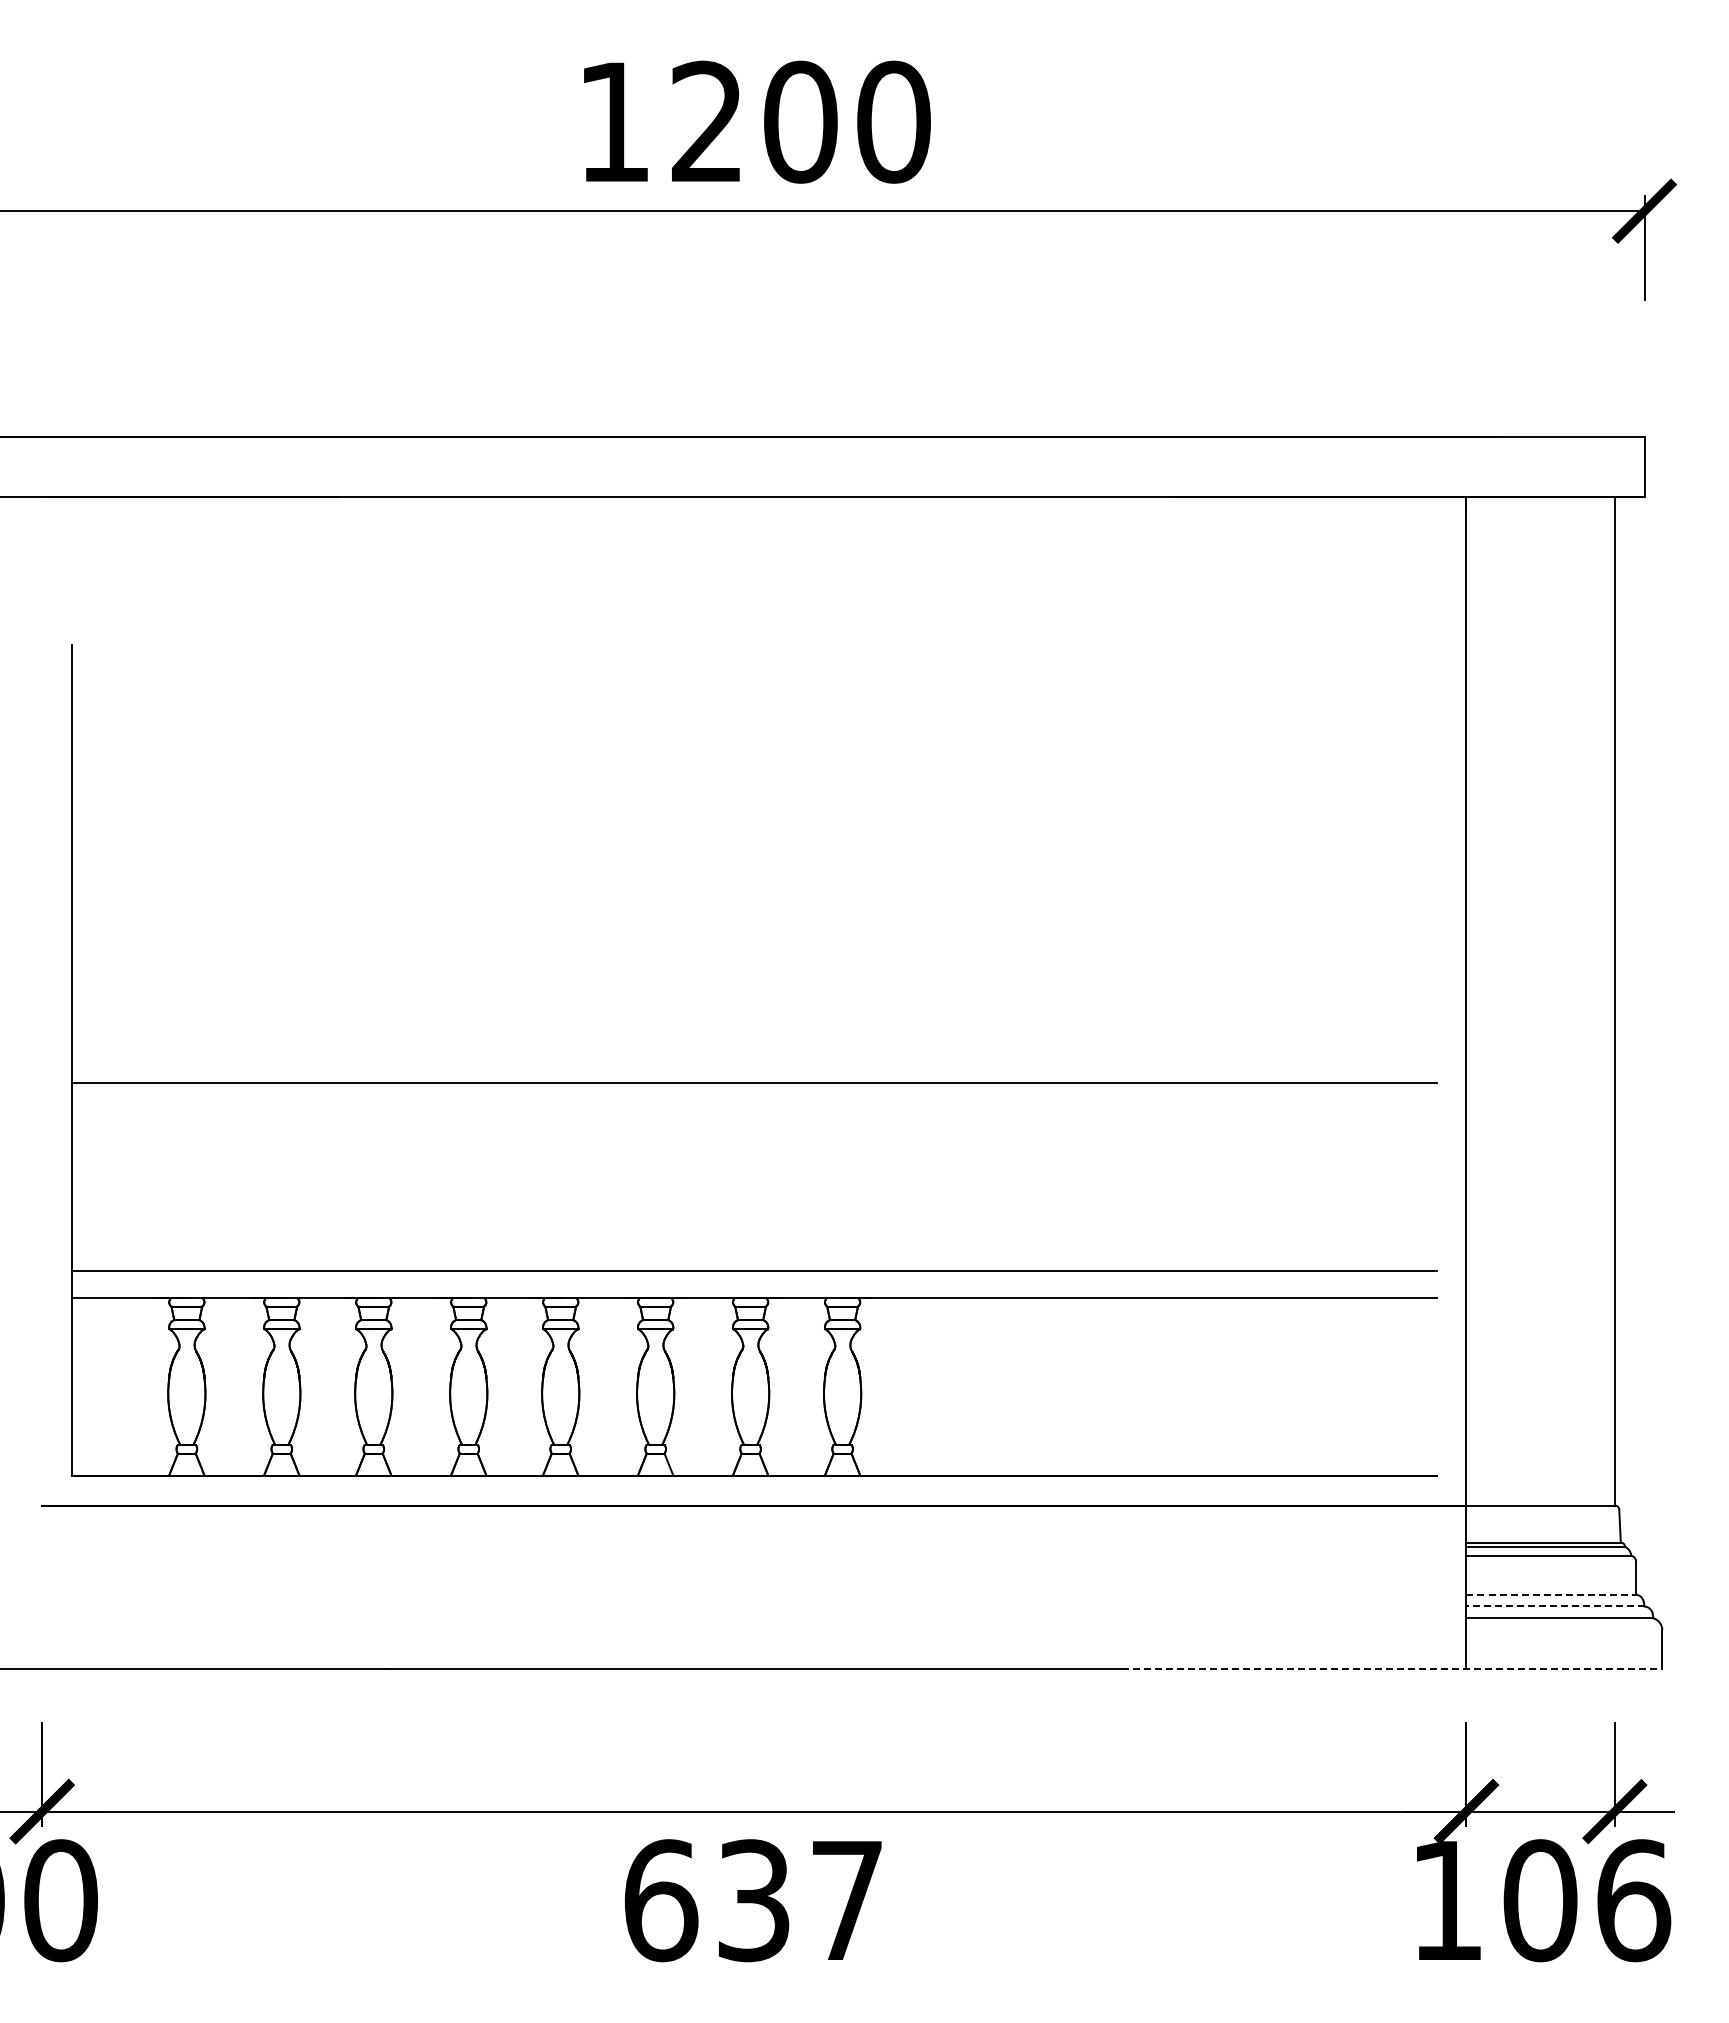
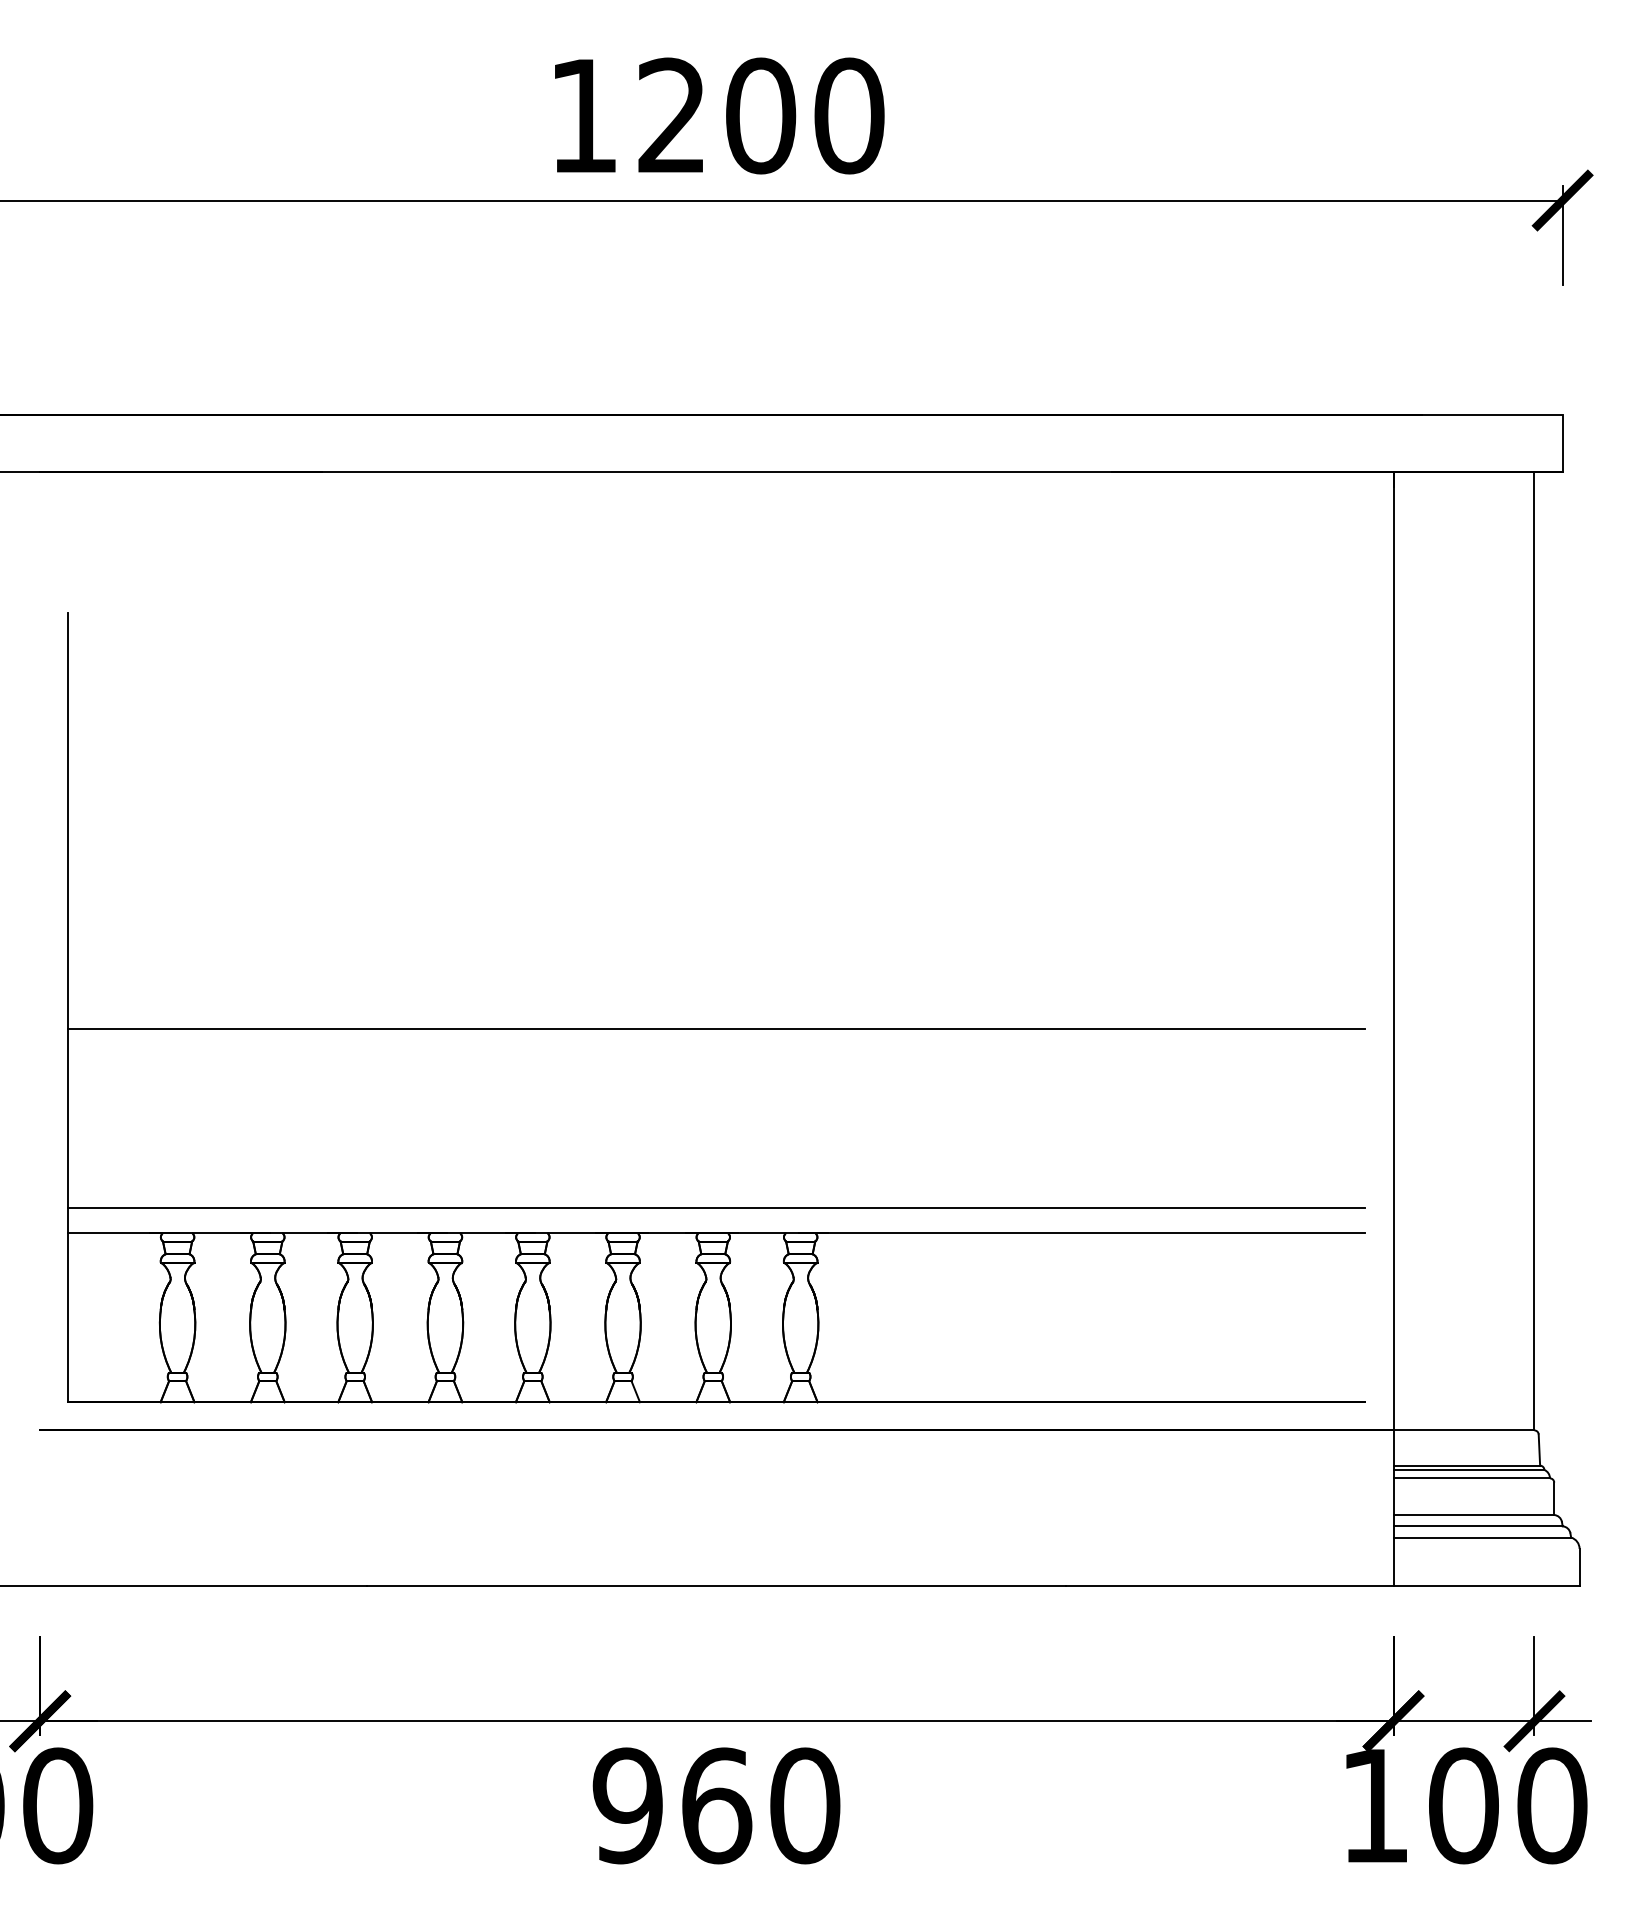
line: (1551, 1594) -> (1474, 1514), dashed -> solid
line: (1555, 1606) -> (1478, 1526), dashed -> solid
line: (1392, 1668) -> (1323, 1585), dashed -> solid
text: (753, 1900) -> (716, 1805), 637 -> 960
text: (1634, 1900) -> (1553, 1805), 106 -> 100

